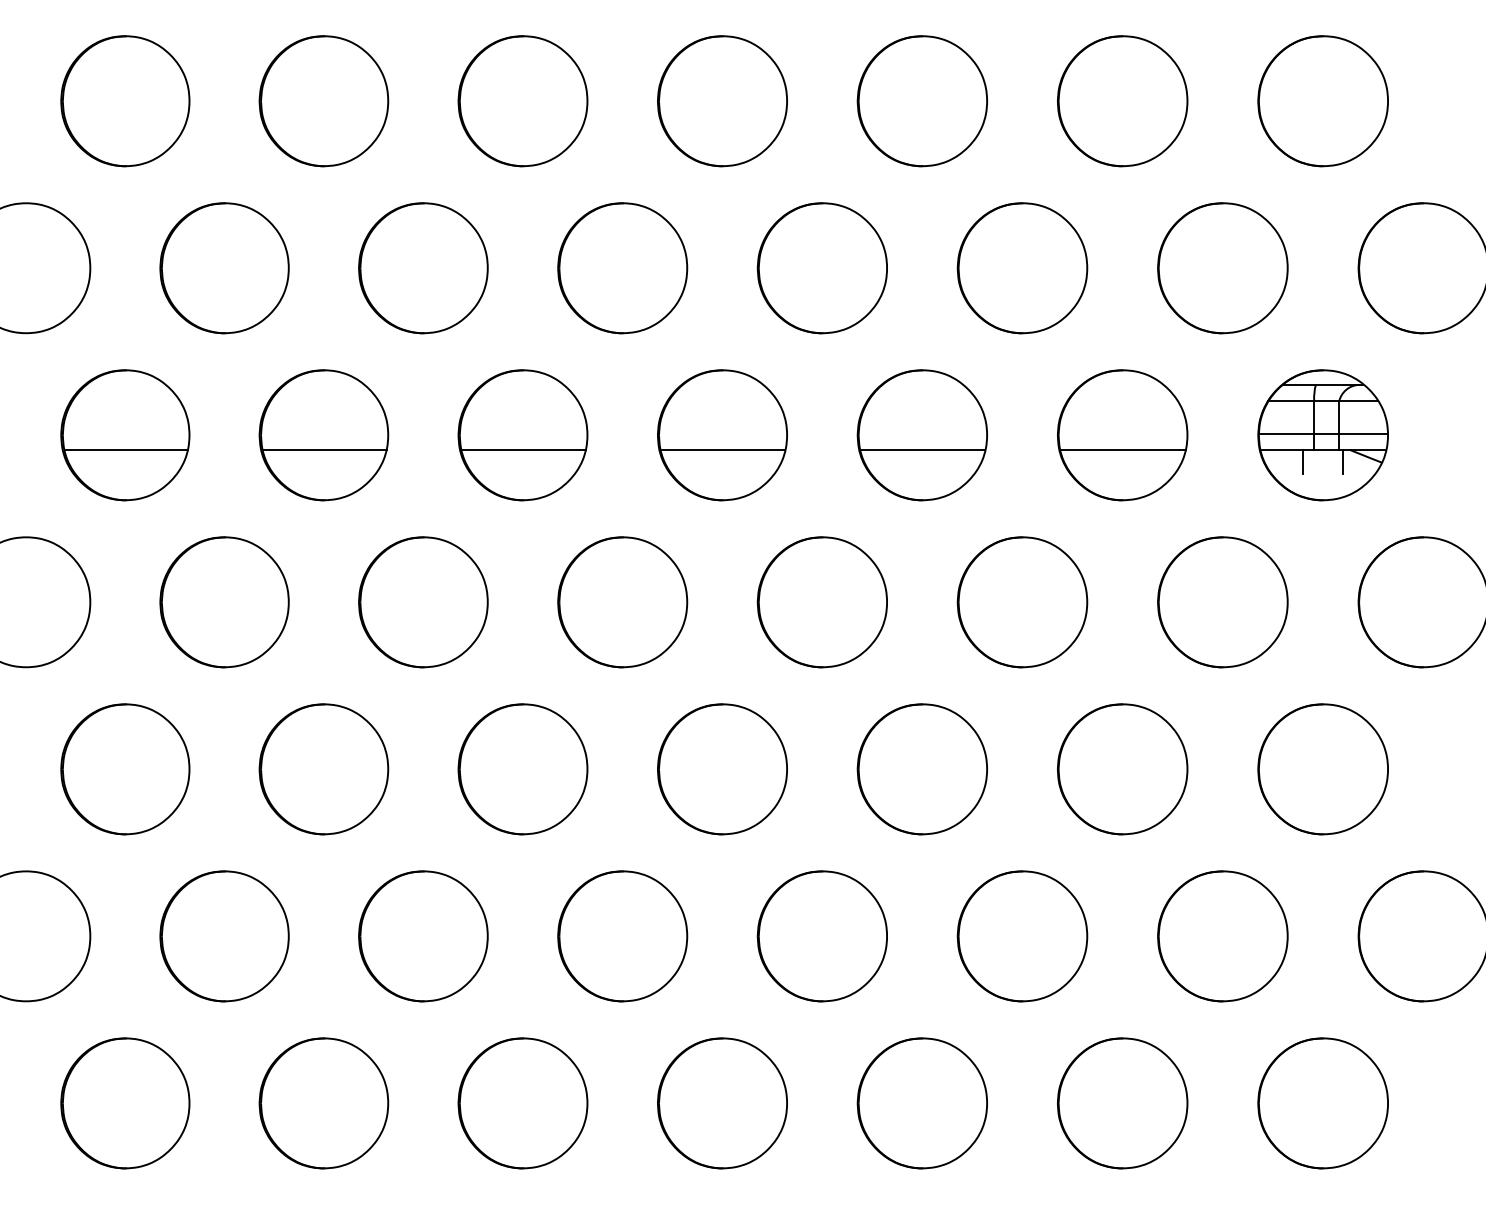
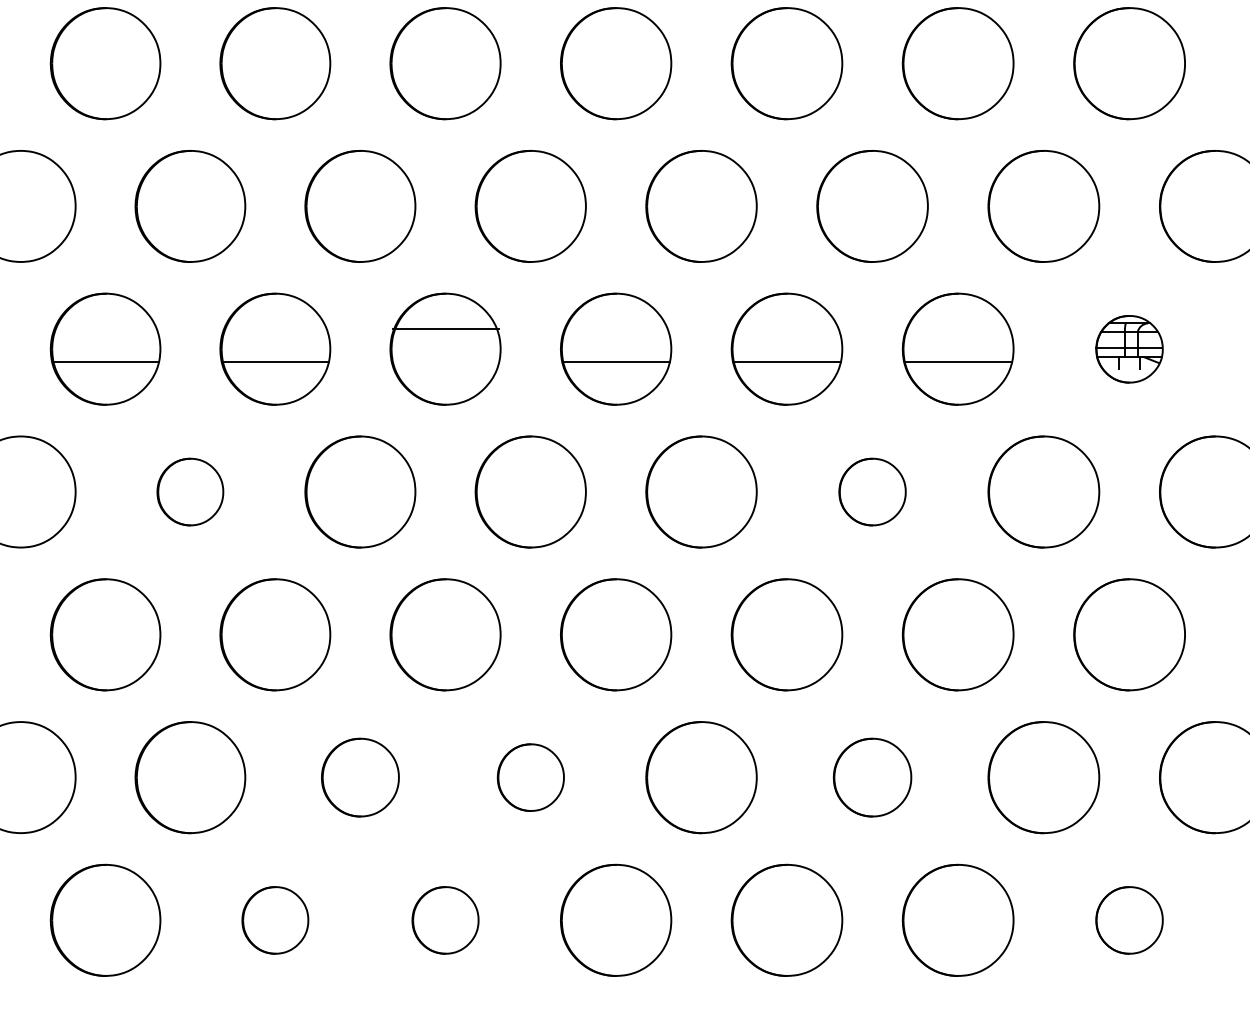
part: (1322, 435) -> (1129, 349), size x0.6
line: (523, 449) -> (445, 328), moved
part: (224, 602) -> (190, 492), size x0.6
part: (1022, 602) -> (872, 492), size x0.6
part: (423, 936) -> (360, 777), size x0.7
part: (622, 936) -> (530, 777), size x0.6
part: (1022, 936) -> (872, 777), size x0.7
part: (323, 1103) -> (274, 920), size x0.6
part: (522, 1103) -> (445, 920), size x0.6
part: (1322, 1103) -> (1129, 920), size x0.6

